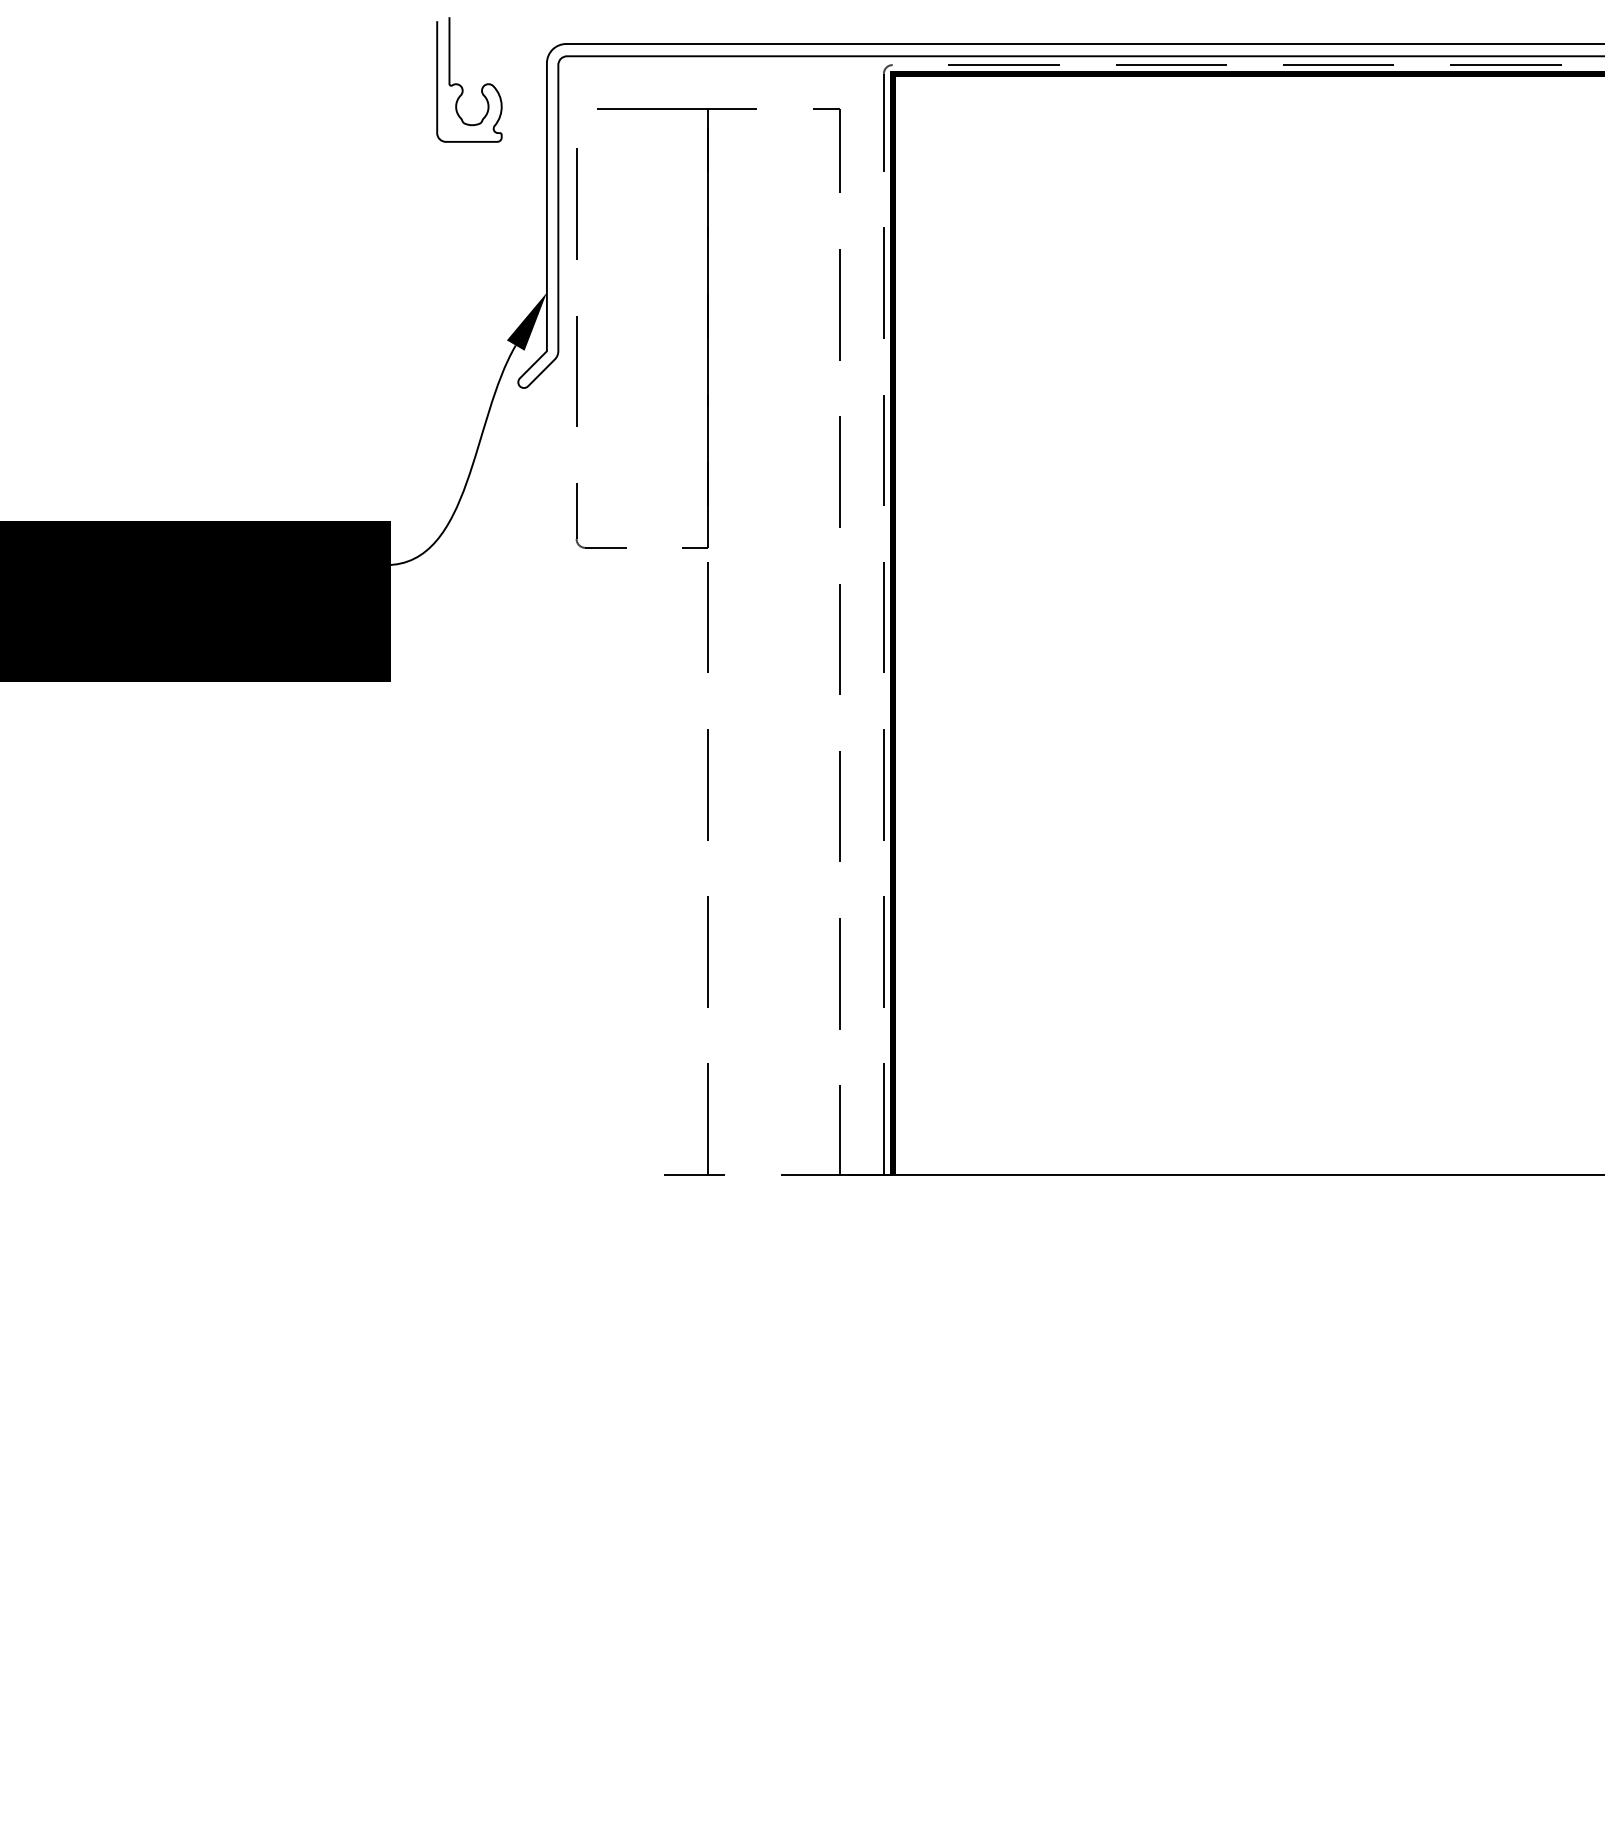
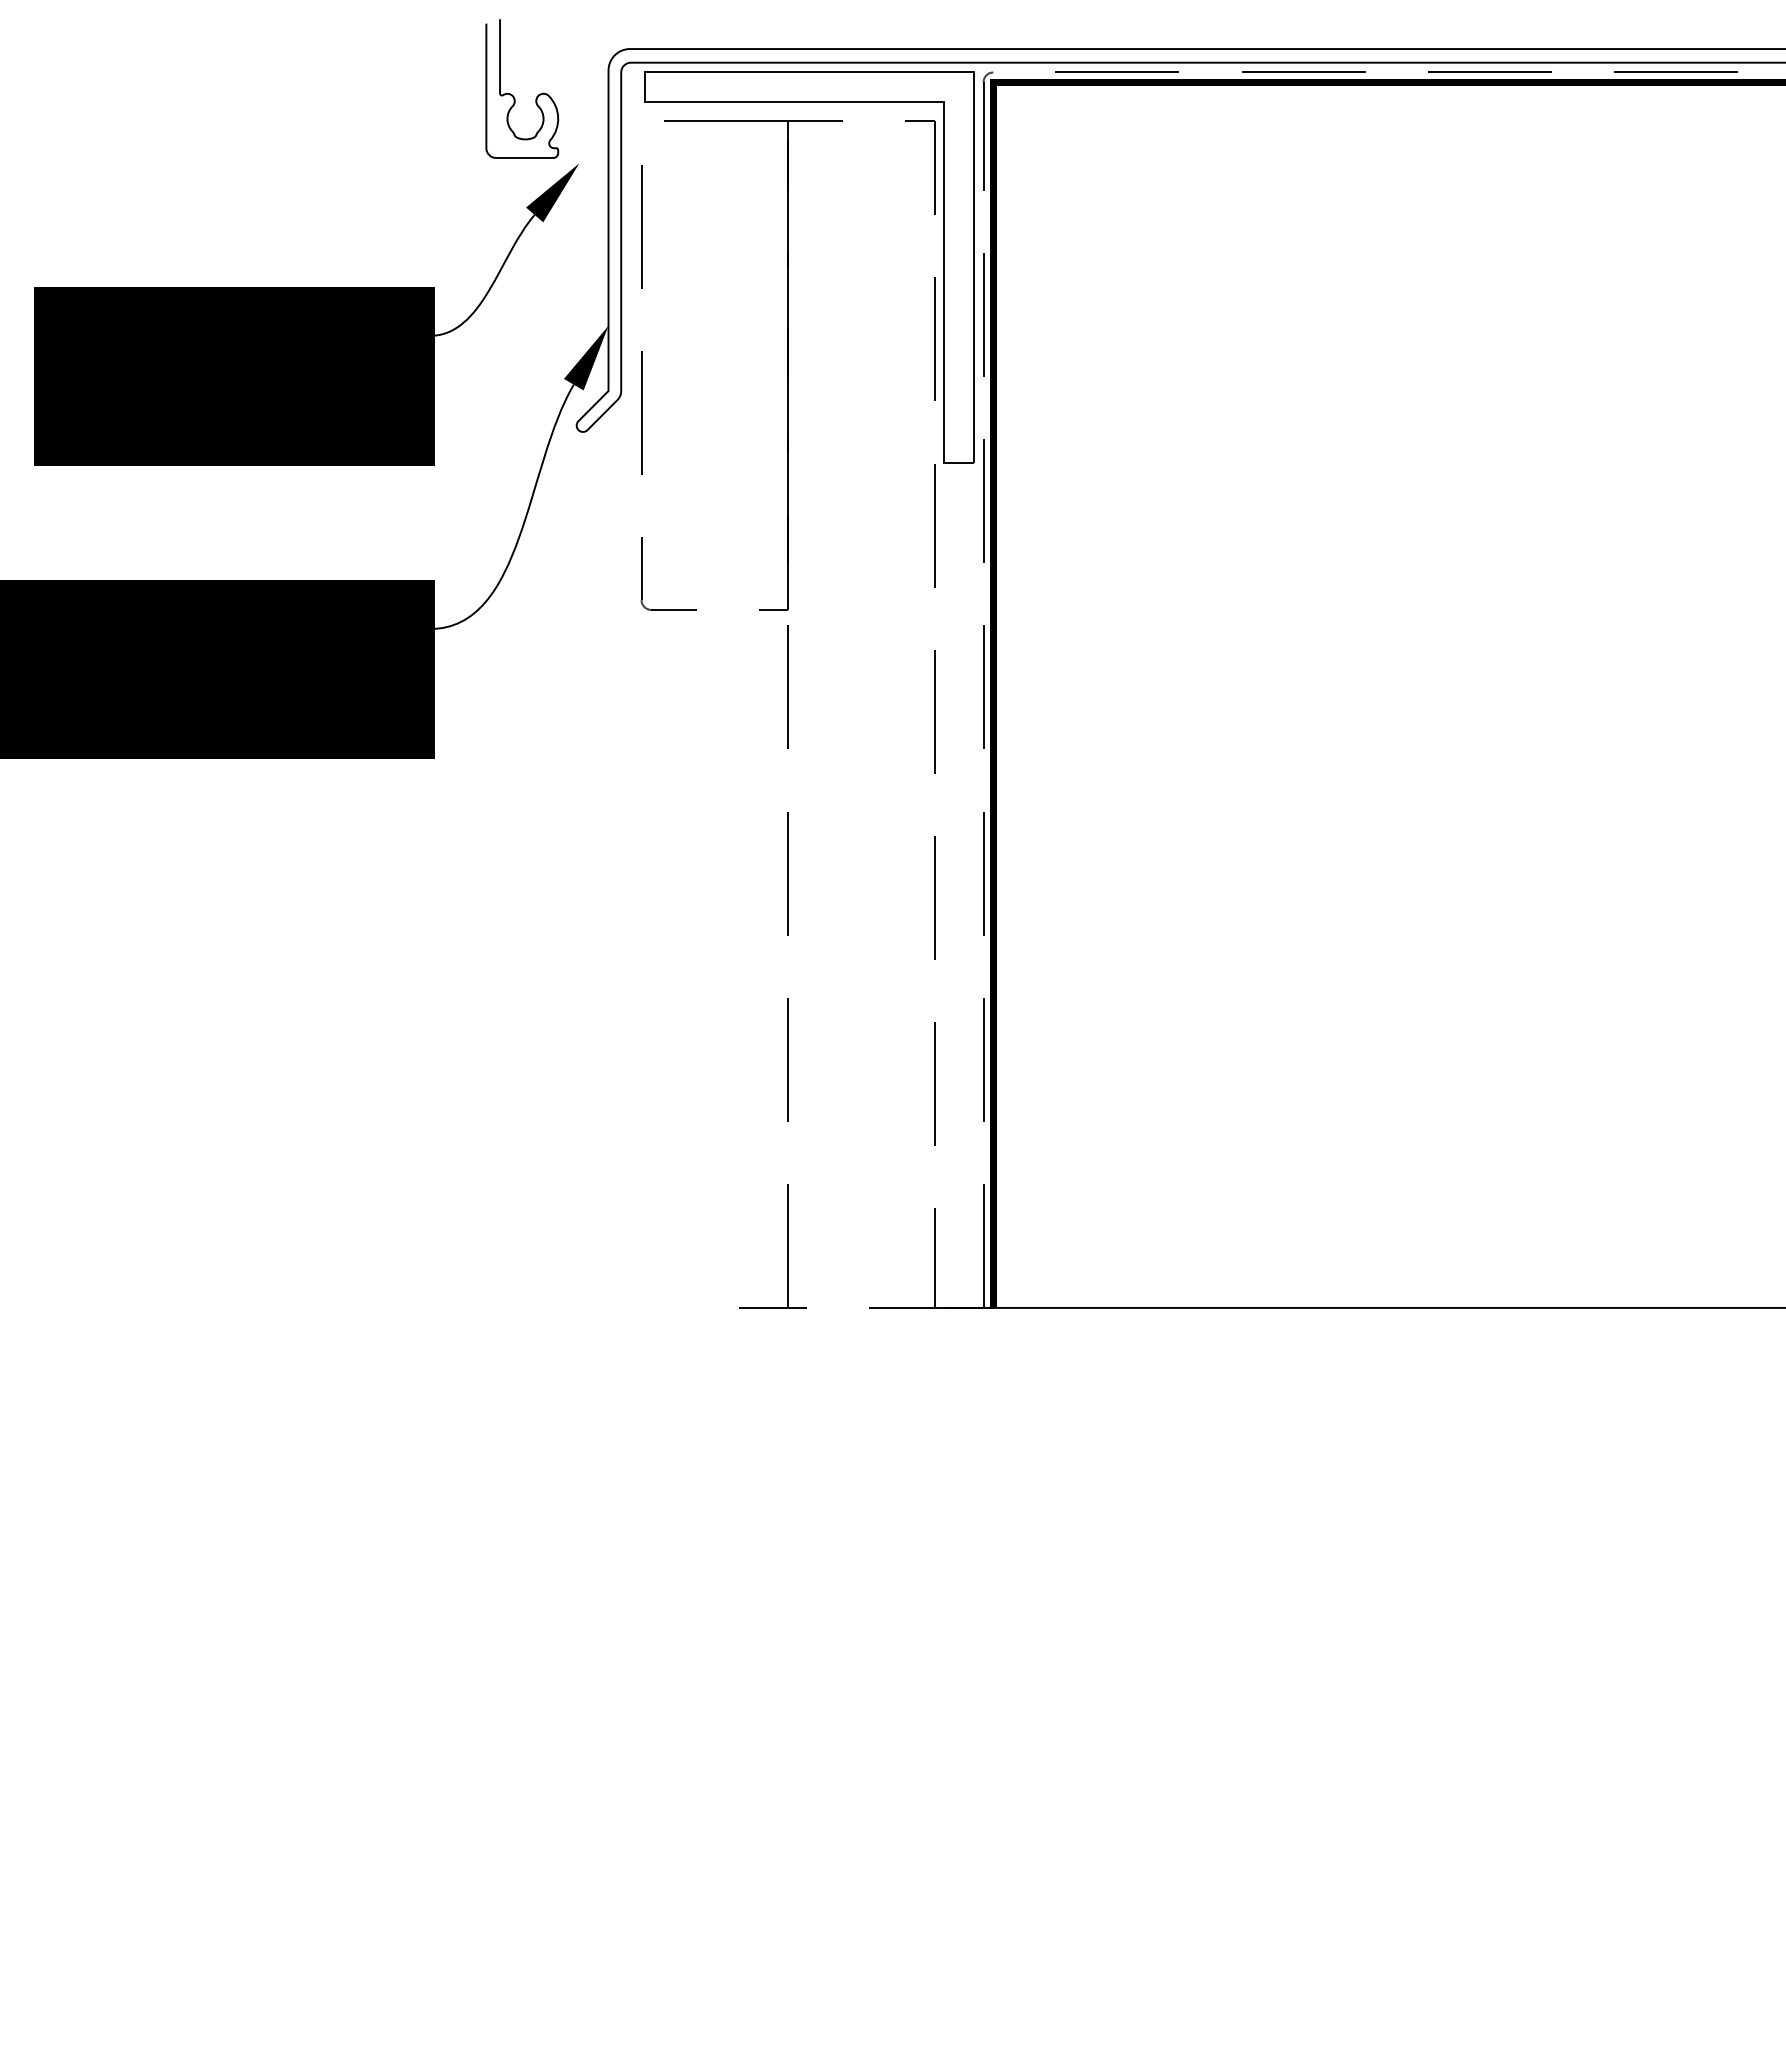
part: (847, 240) -> (943, 267), added
part: (275, 282) -> (306, 314), added

